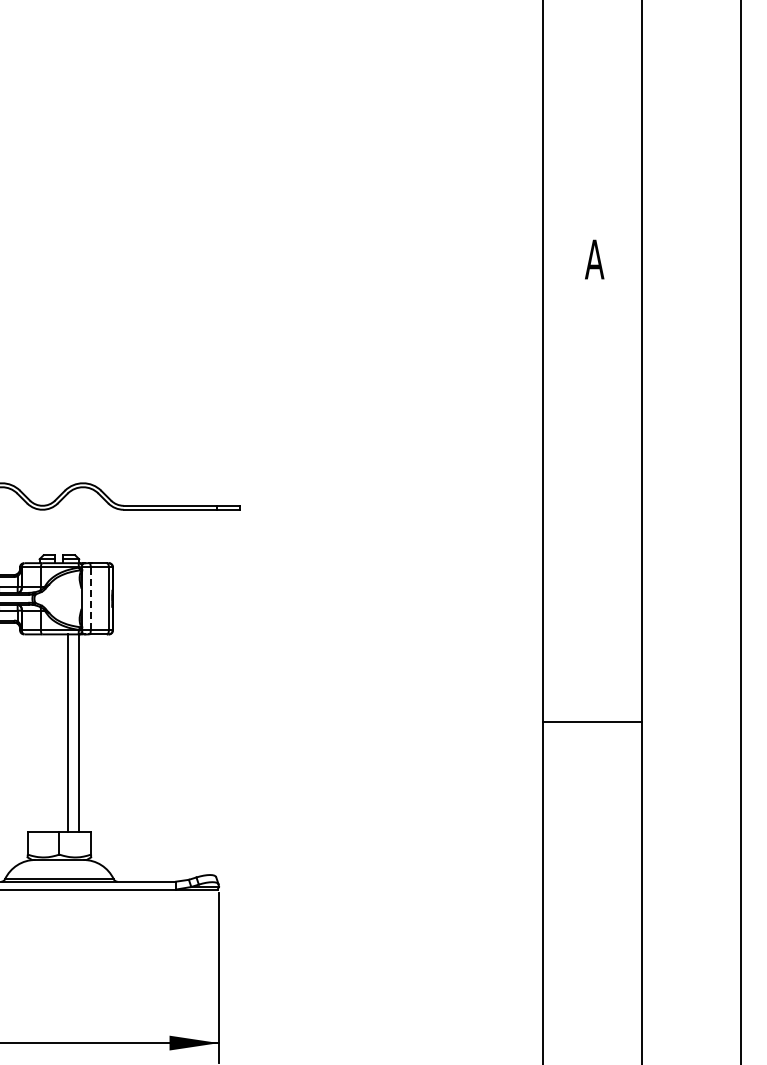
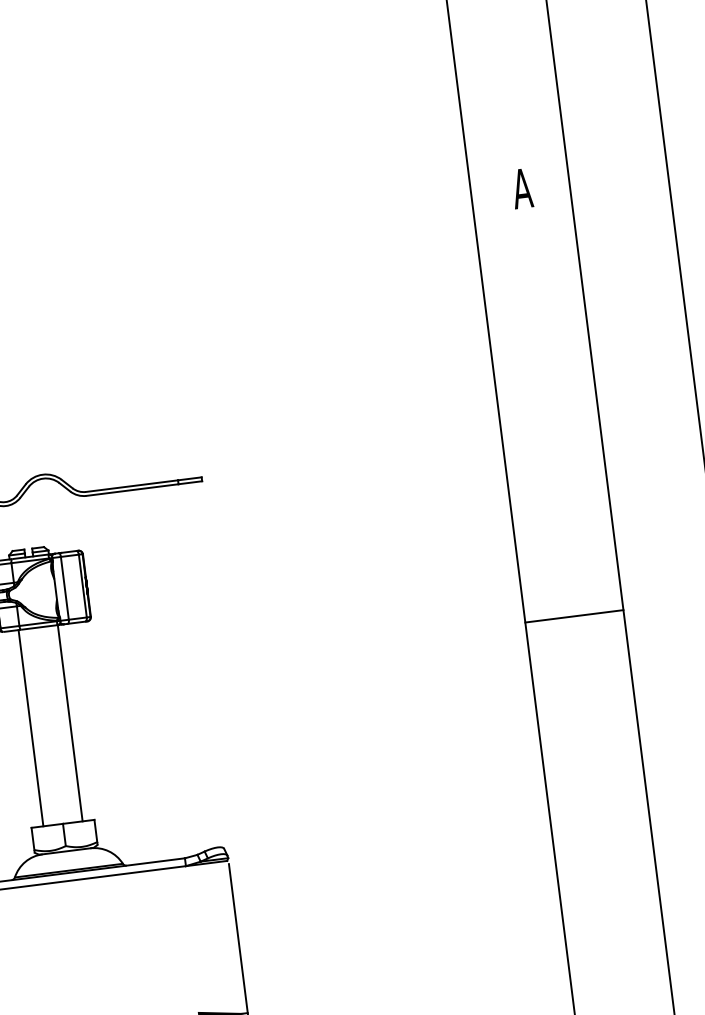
line: (90, 598) -> (64, 588), dashed -> solid
line: (592, 722) -> (574, 616), moved
line: (67, 733) -> (30, 728), moved

